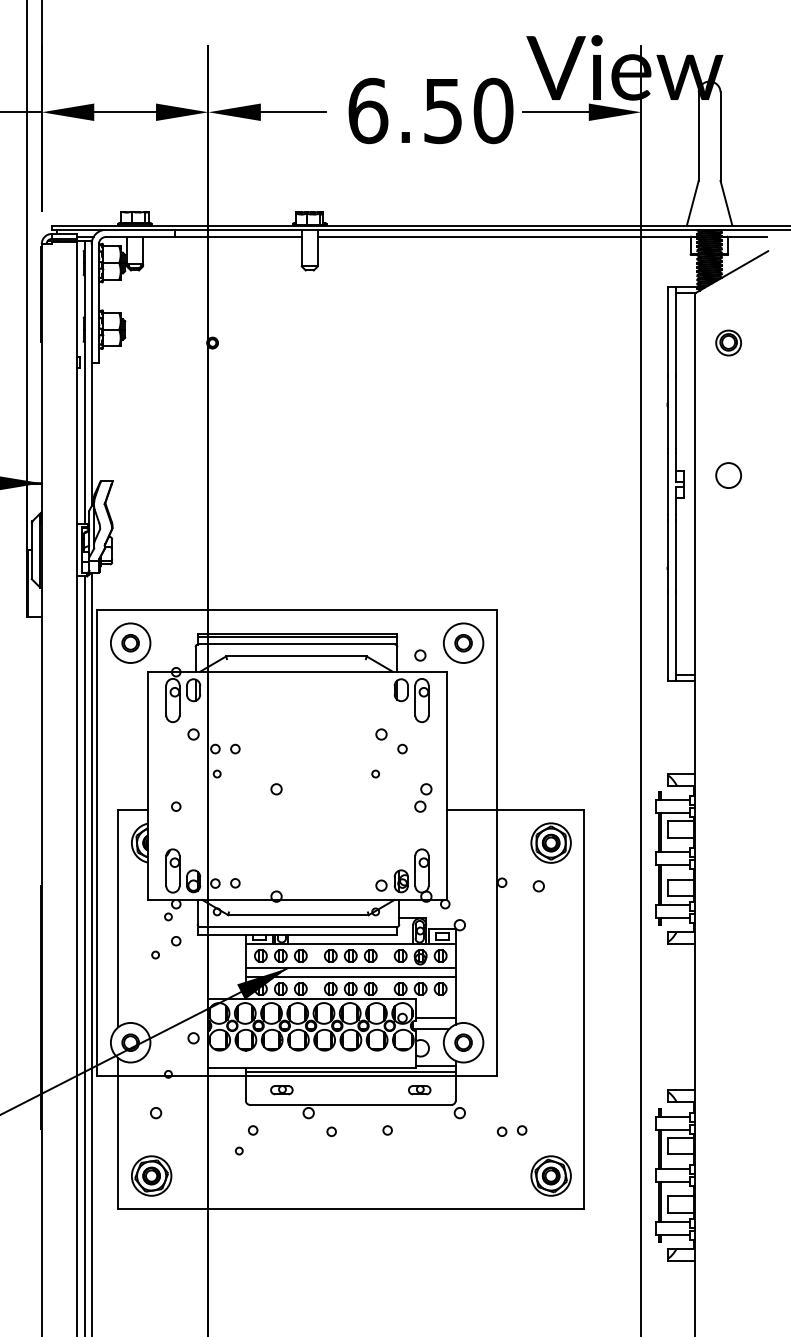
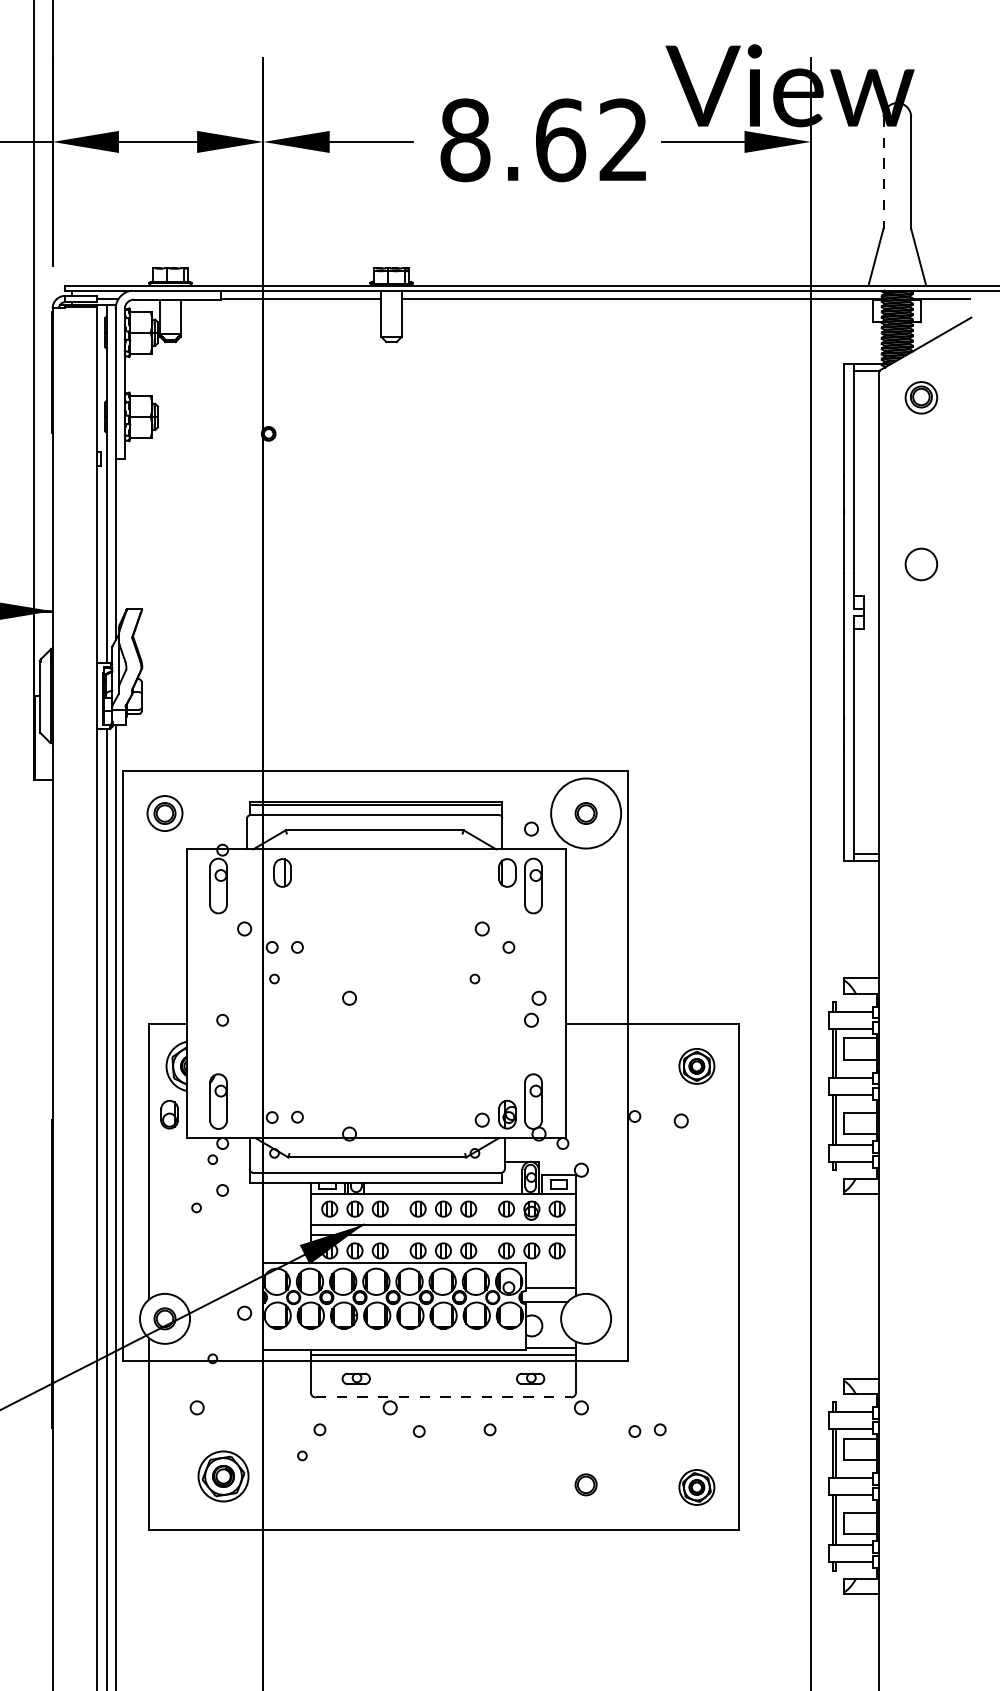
text: (430, 111) -> (544, 140), 6.50 -> 8.62
line: (698, 136) -> (883, 172), solid -> dashed
part: (728, 342) -> (921, 397), moved
circle: (728, 475) -> (921, 564), moved
circle: (131, 643) -> (165, 813), size x0.7
circle: (463, 643) -> (586, 813), size x1.4
part: (193, 689) -> (282, 872), moved
part: (550, 843) -> (696, 1066), size x0.7
part: (193, 881) -> (169, 1114), moved
part: (463, 1042) -> (585, 1484), moved
line: (350, 1104) -> (443, 1397), solid -> dashed
part: (151, 1176) -> (223, 1476), moved
part: (550, 1176) -> (696, 1487), size x0.7

